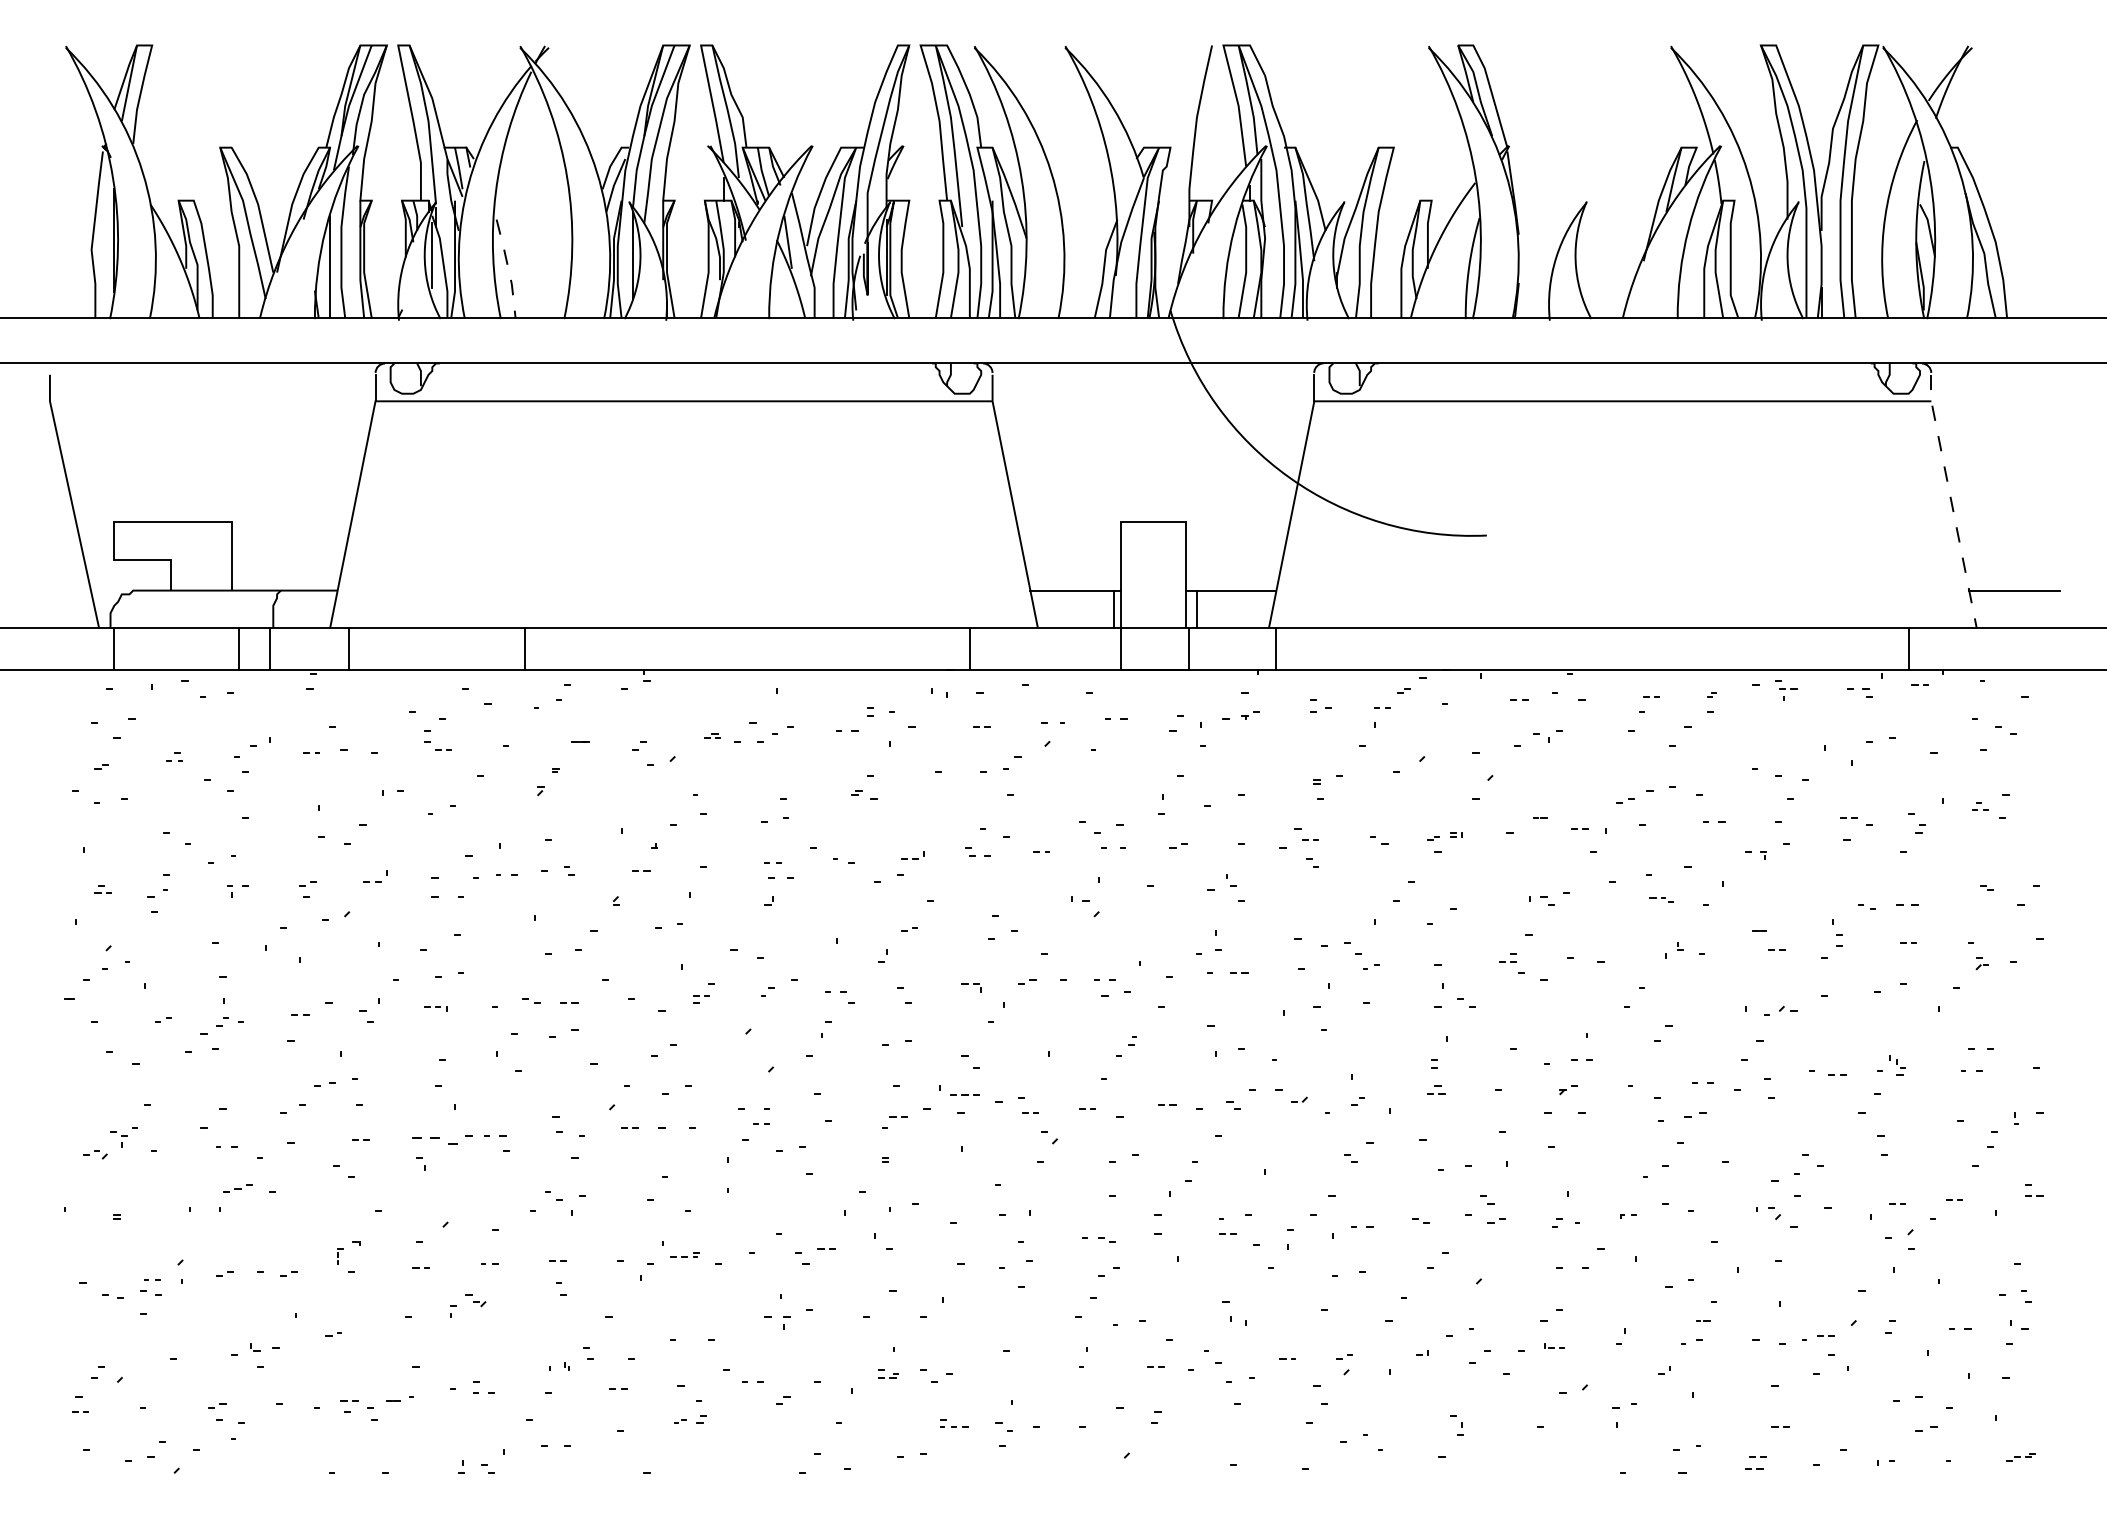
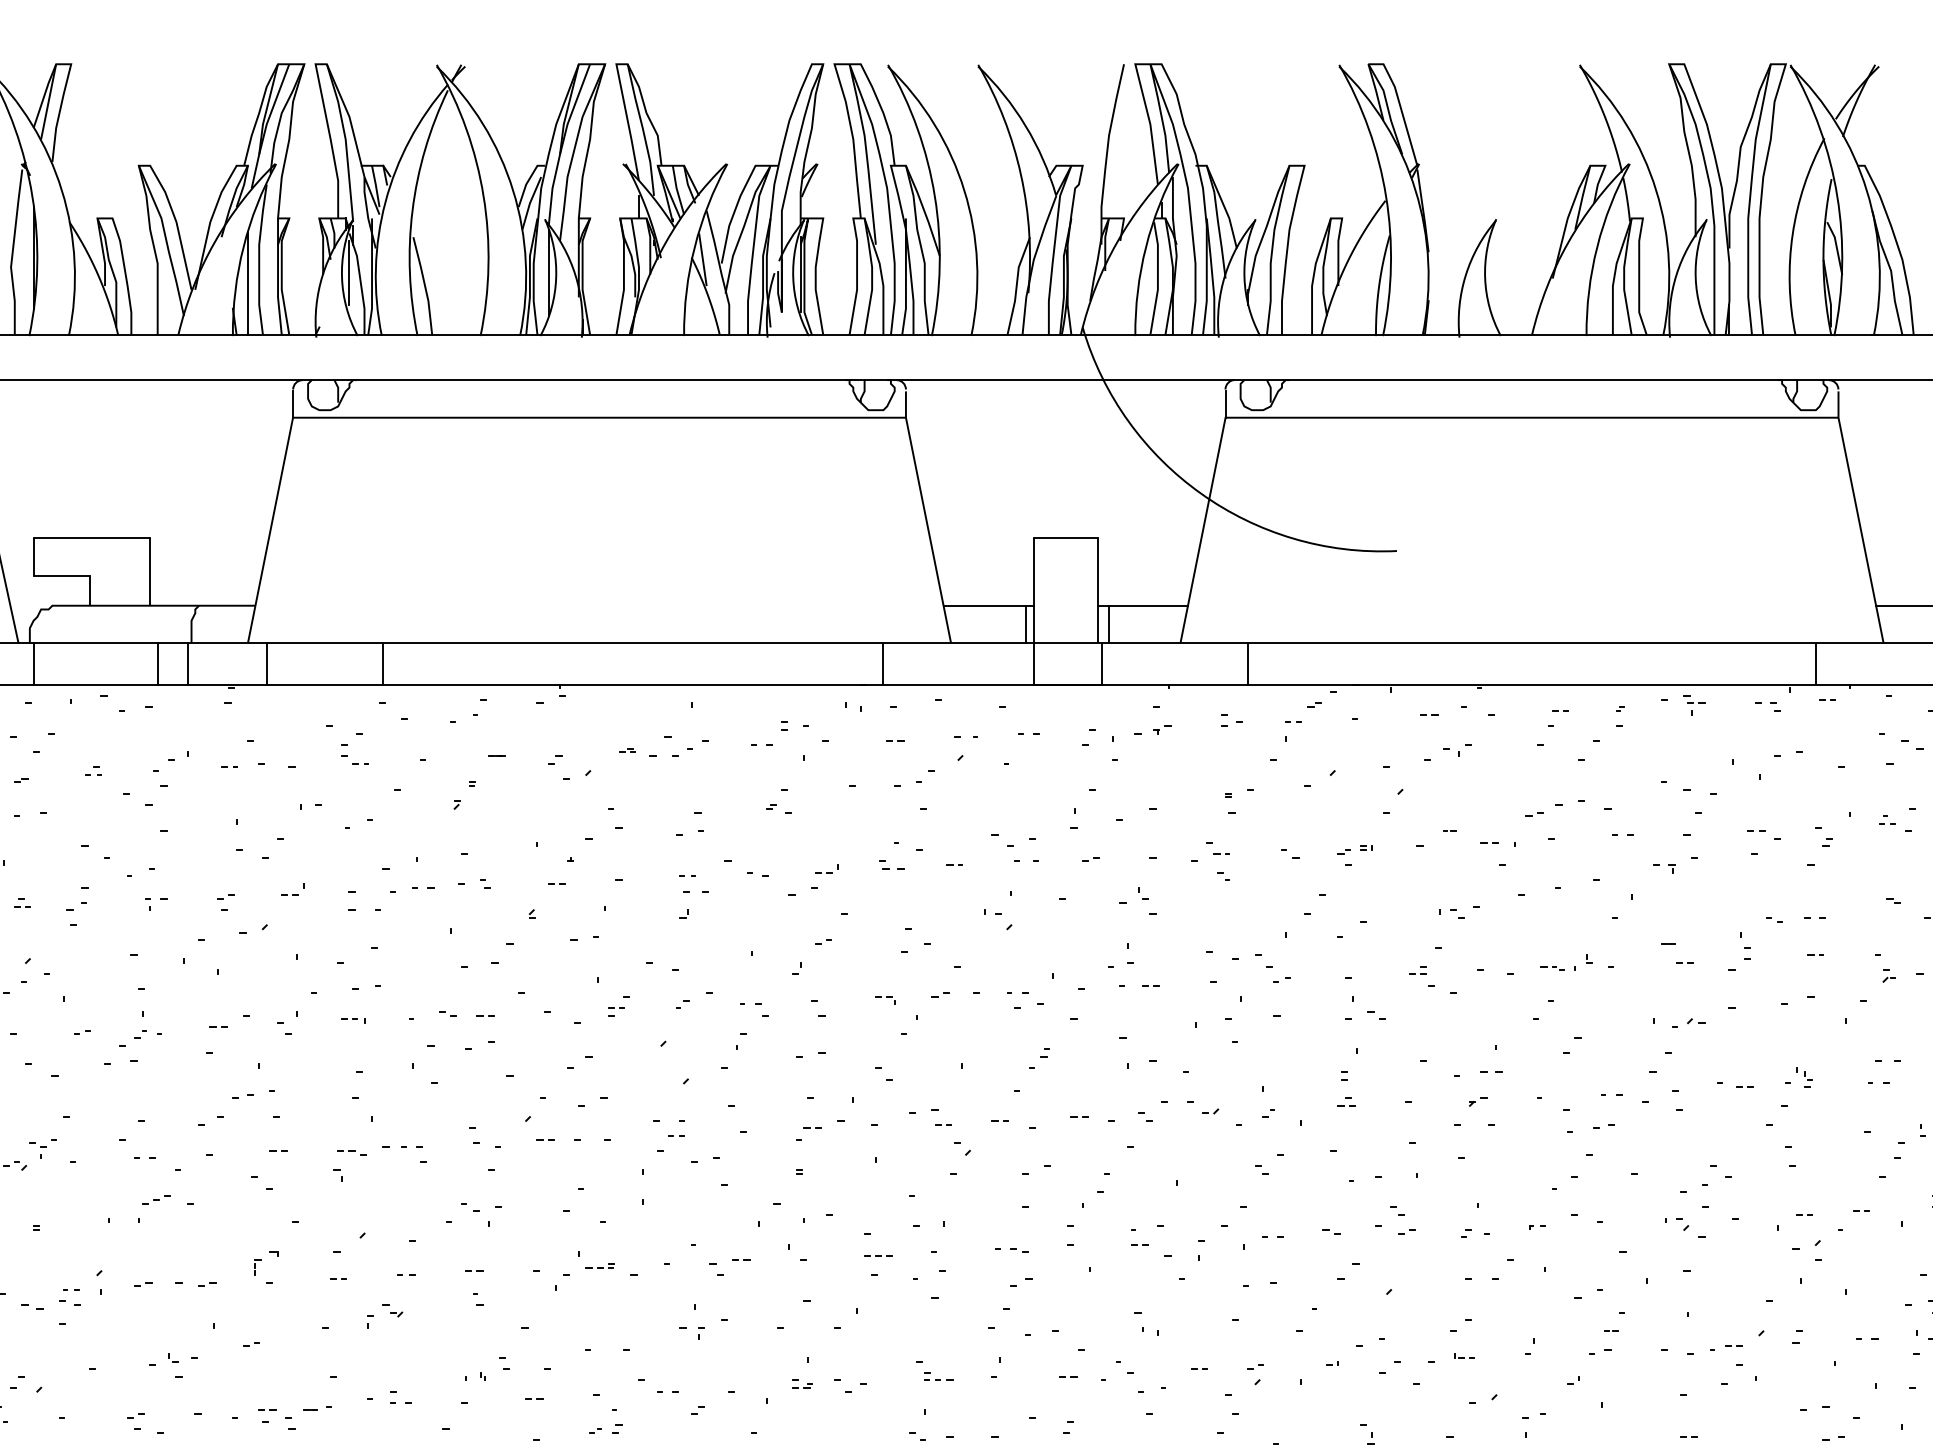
line: (508, 268) -> (425, 285), dashed -> solid
line: (1951, 501) -> (1858, 517), dashed -> solid
line: (525, 649) -> (383, 664), moved
line: (1276, 649) -> (1248, 664), moved
part: (1661, 899) -> (1552, 968), moved
line: (964, 1094) -> (878, 1255), moved
part: (434, 1141) -> (351, 1152), size x0.62
part: (954, 1423) -> (938, 1376), moved

